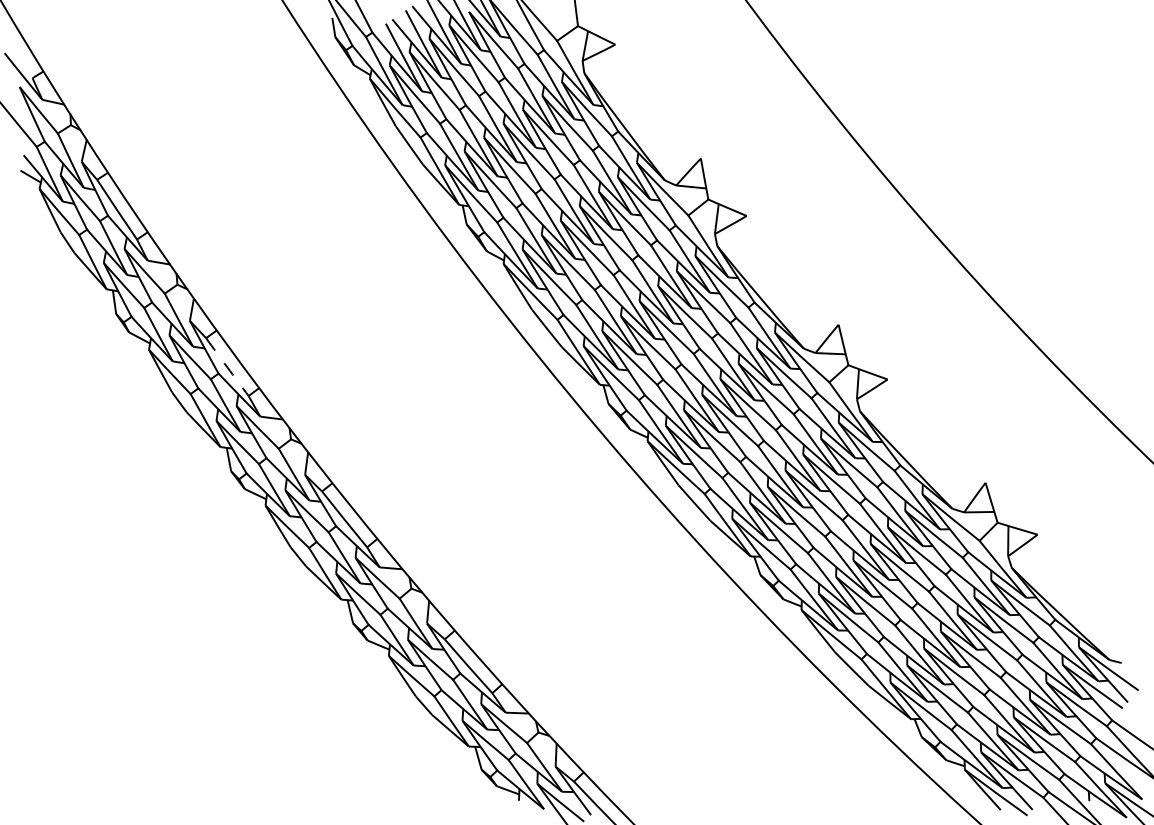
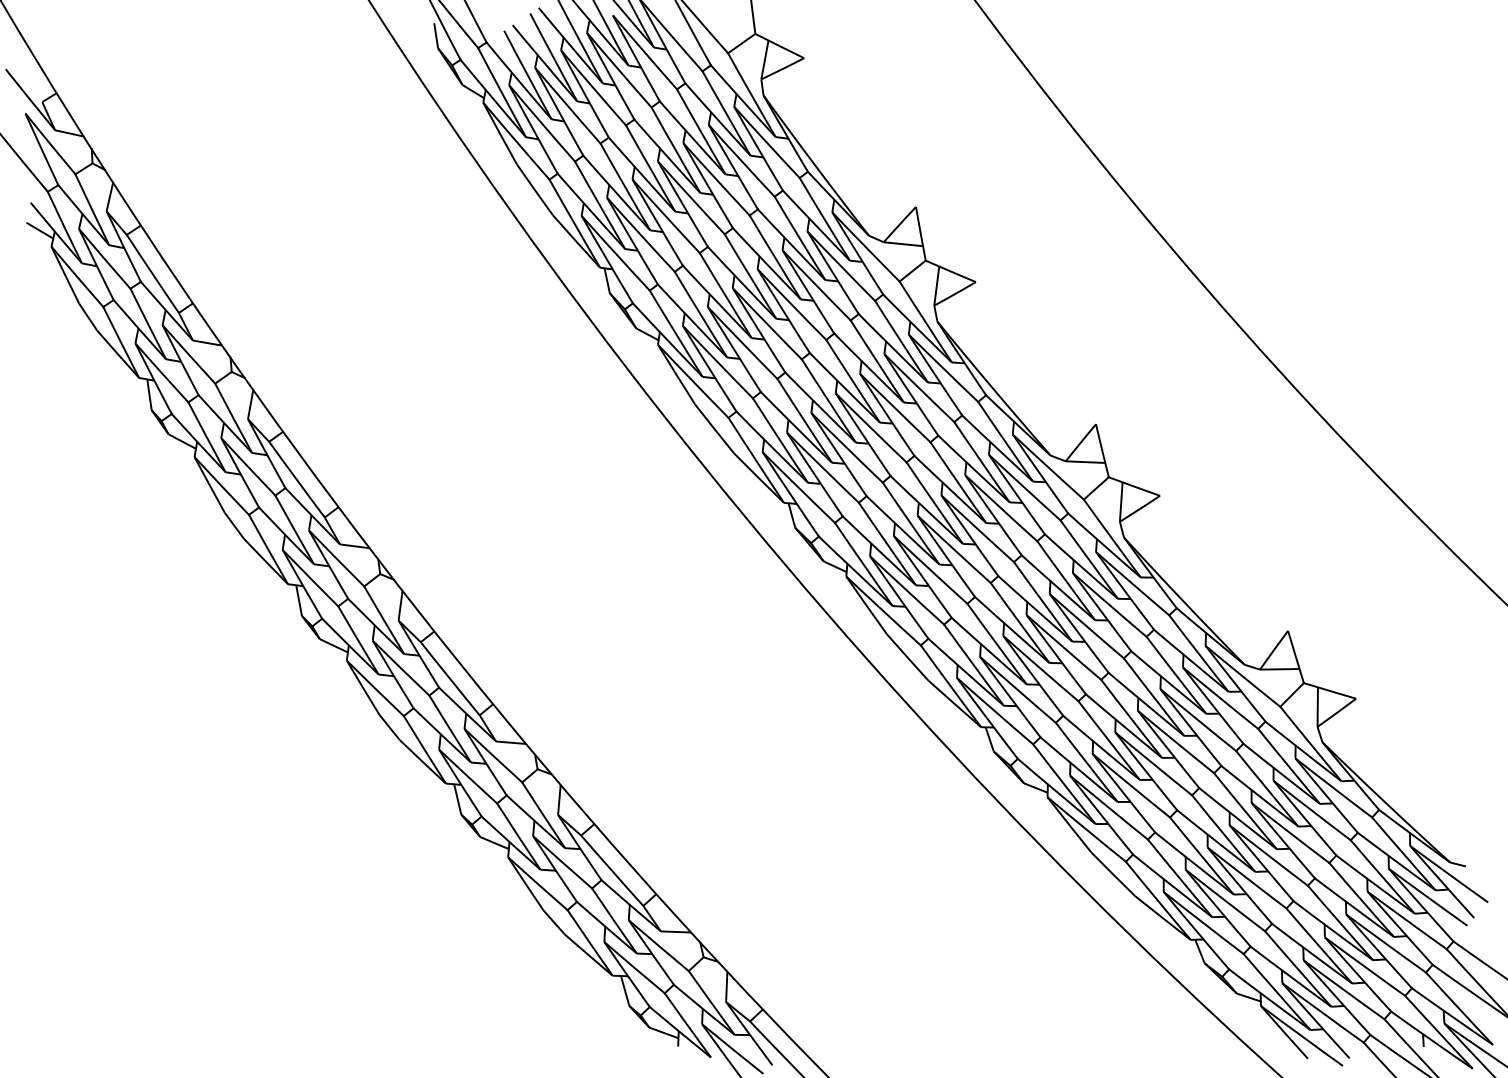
arc: (227, 366) -> (296, 479), dashed -> solid

